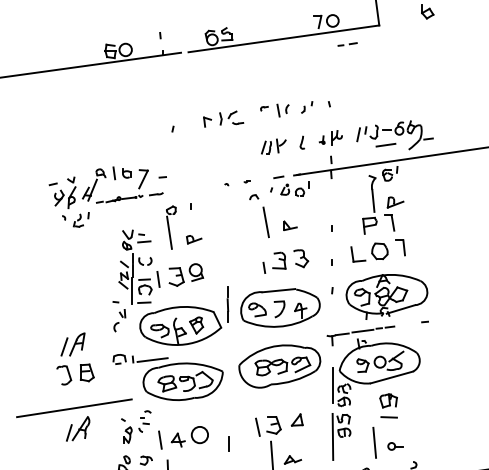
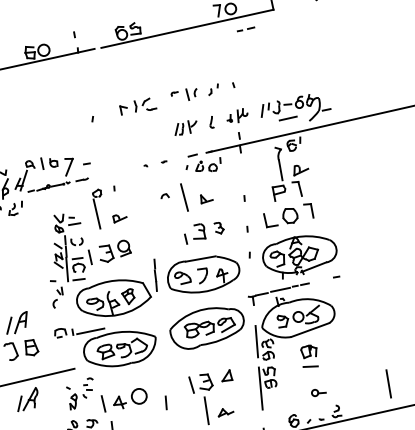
part: (254, 197) -> (165, 196), moved
part: (301, 258) -> (219, 227), size x0.7
line: (374, 442) -> (388, 383), moved

